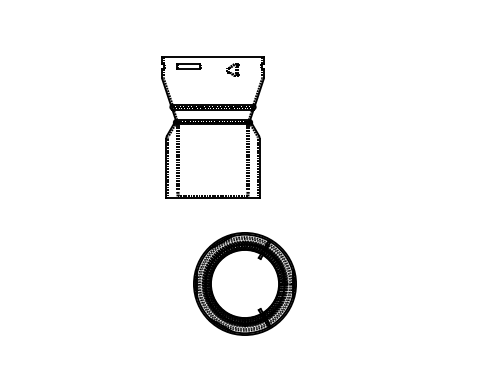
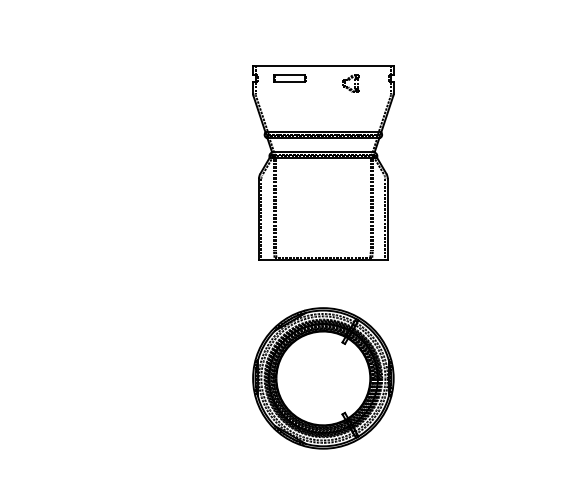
part: (212, 127) -> (322, 162), moved

